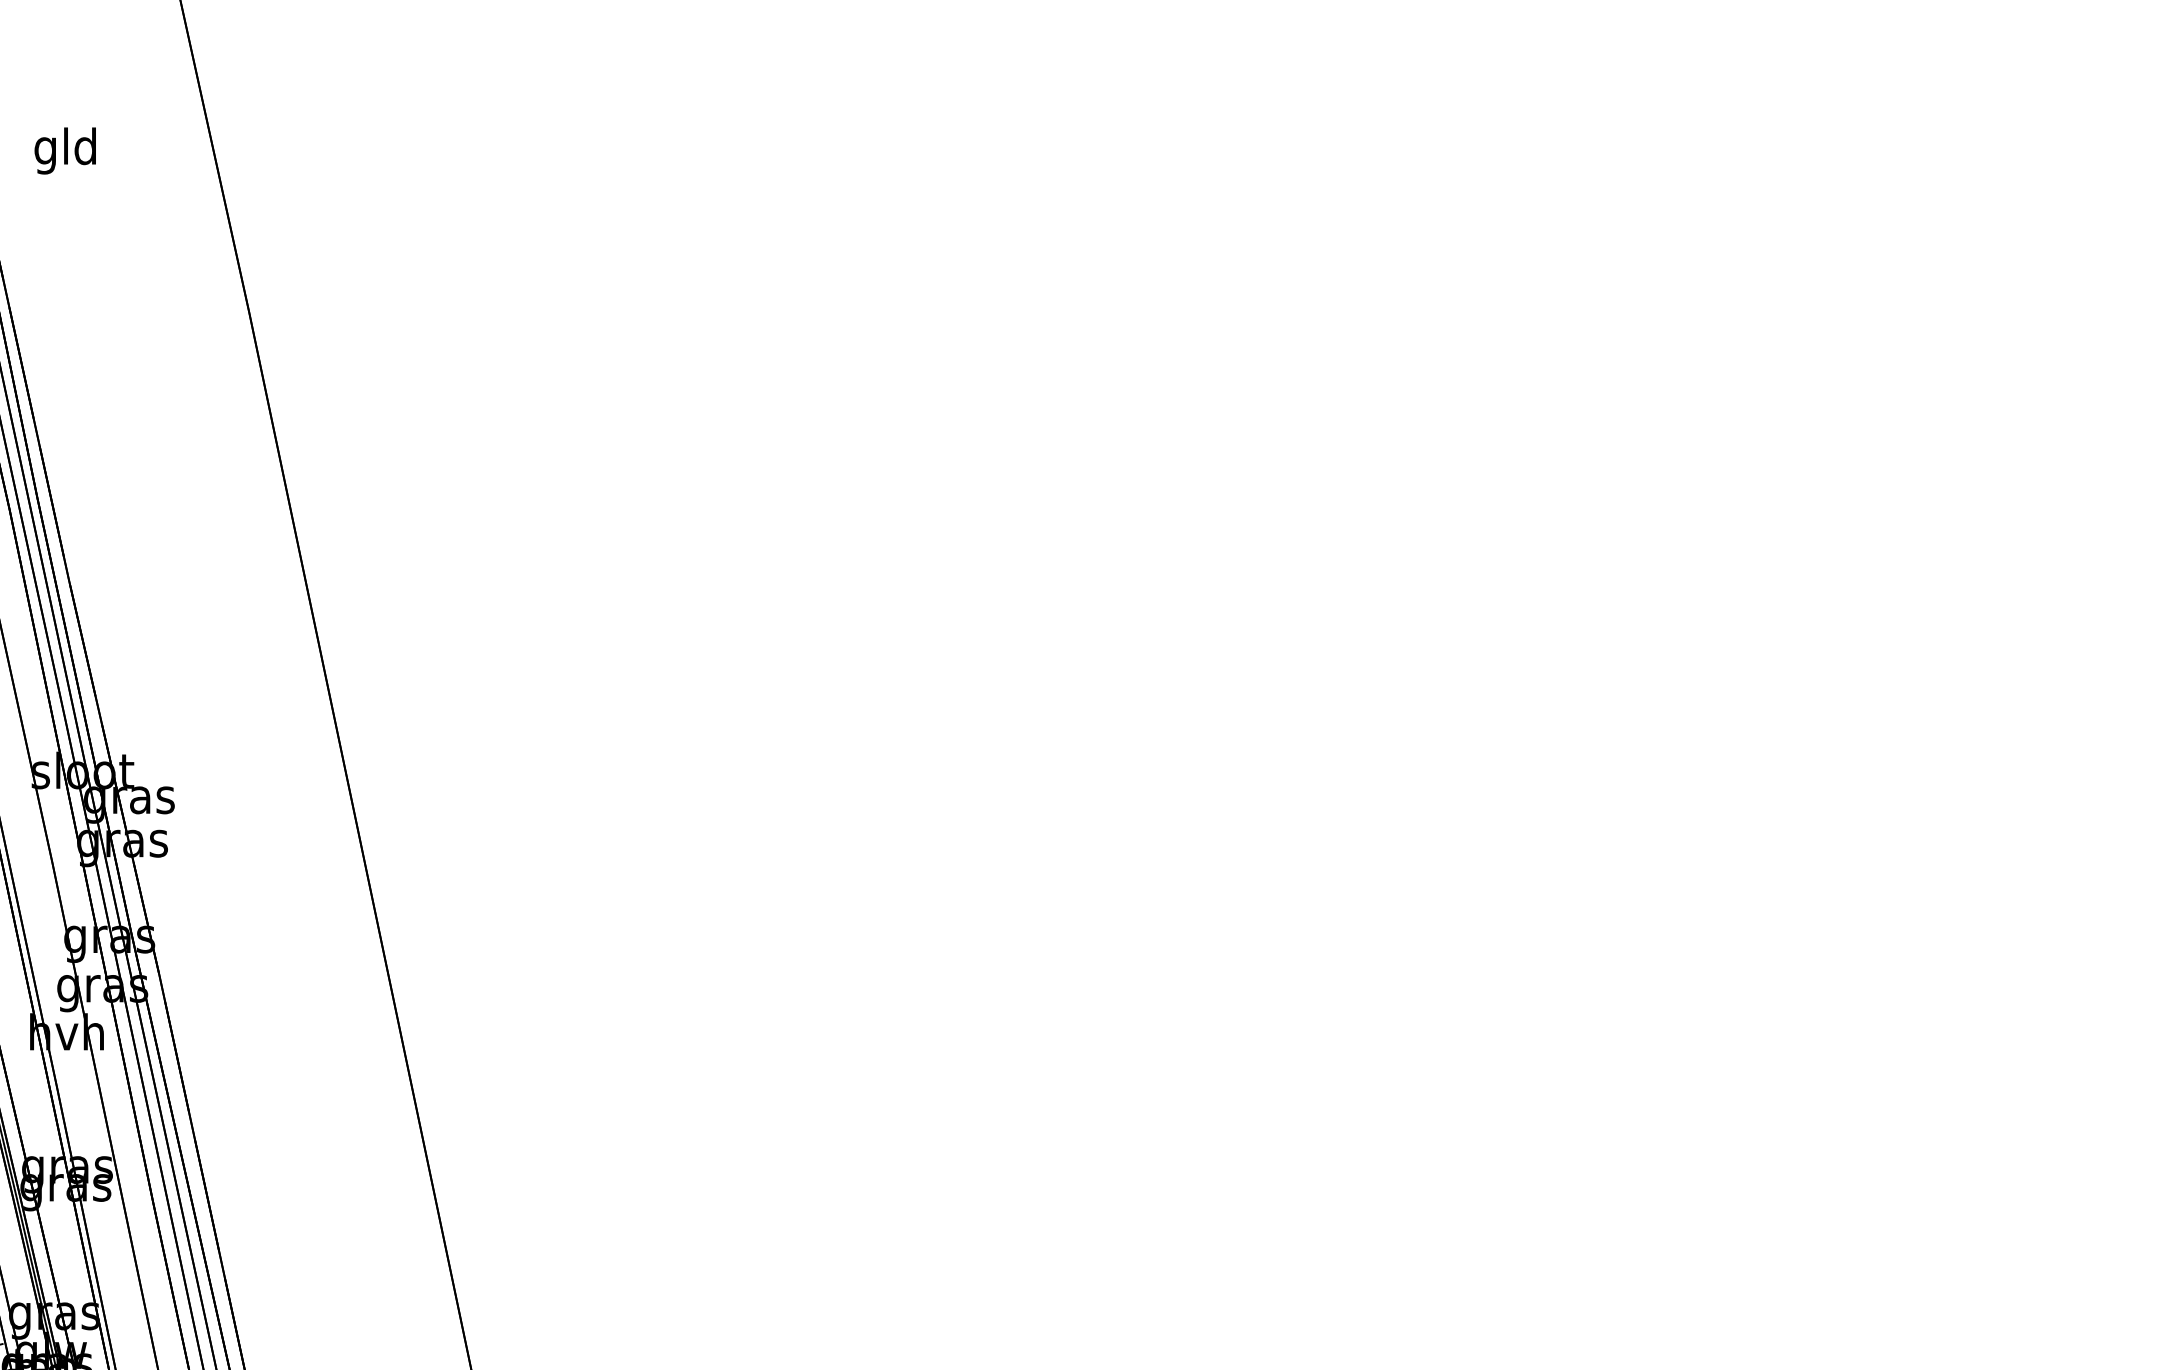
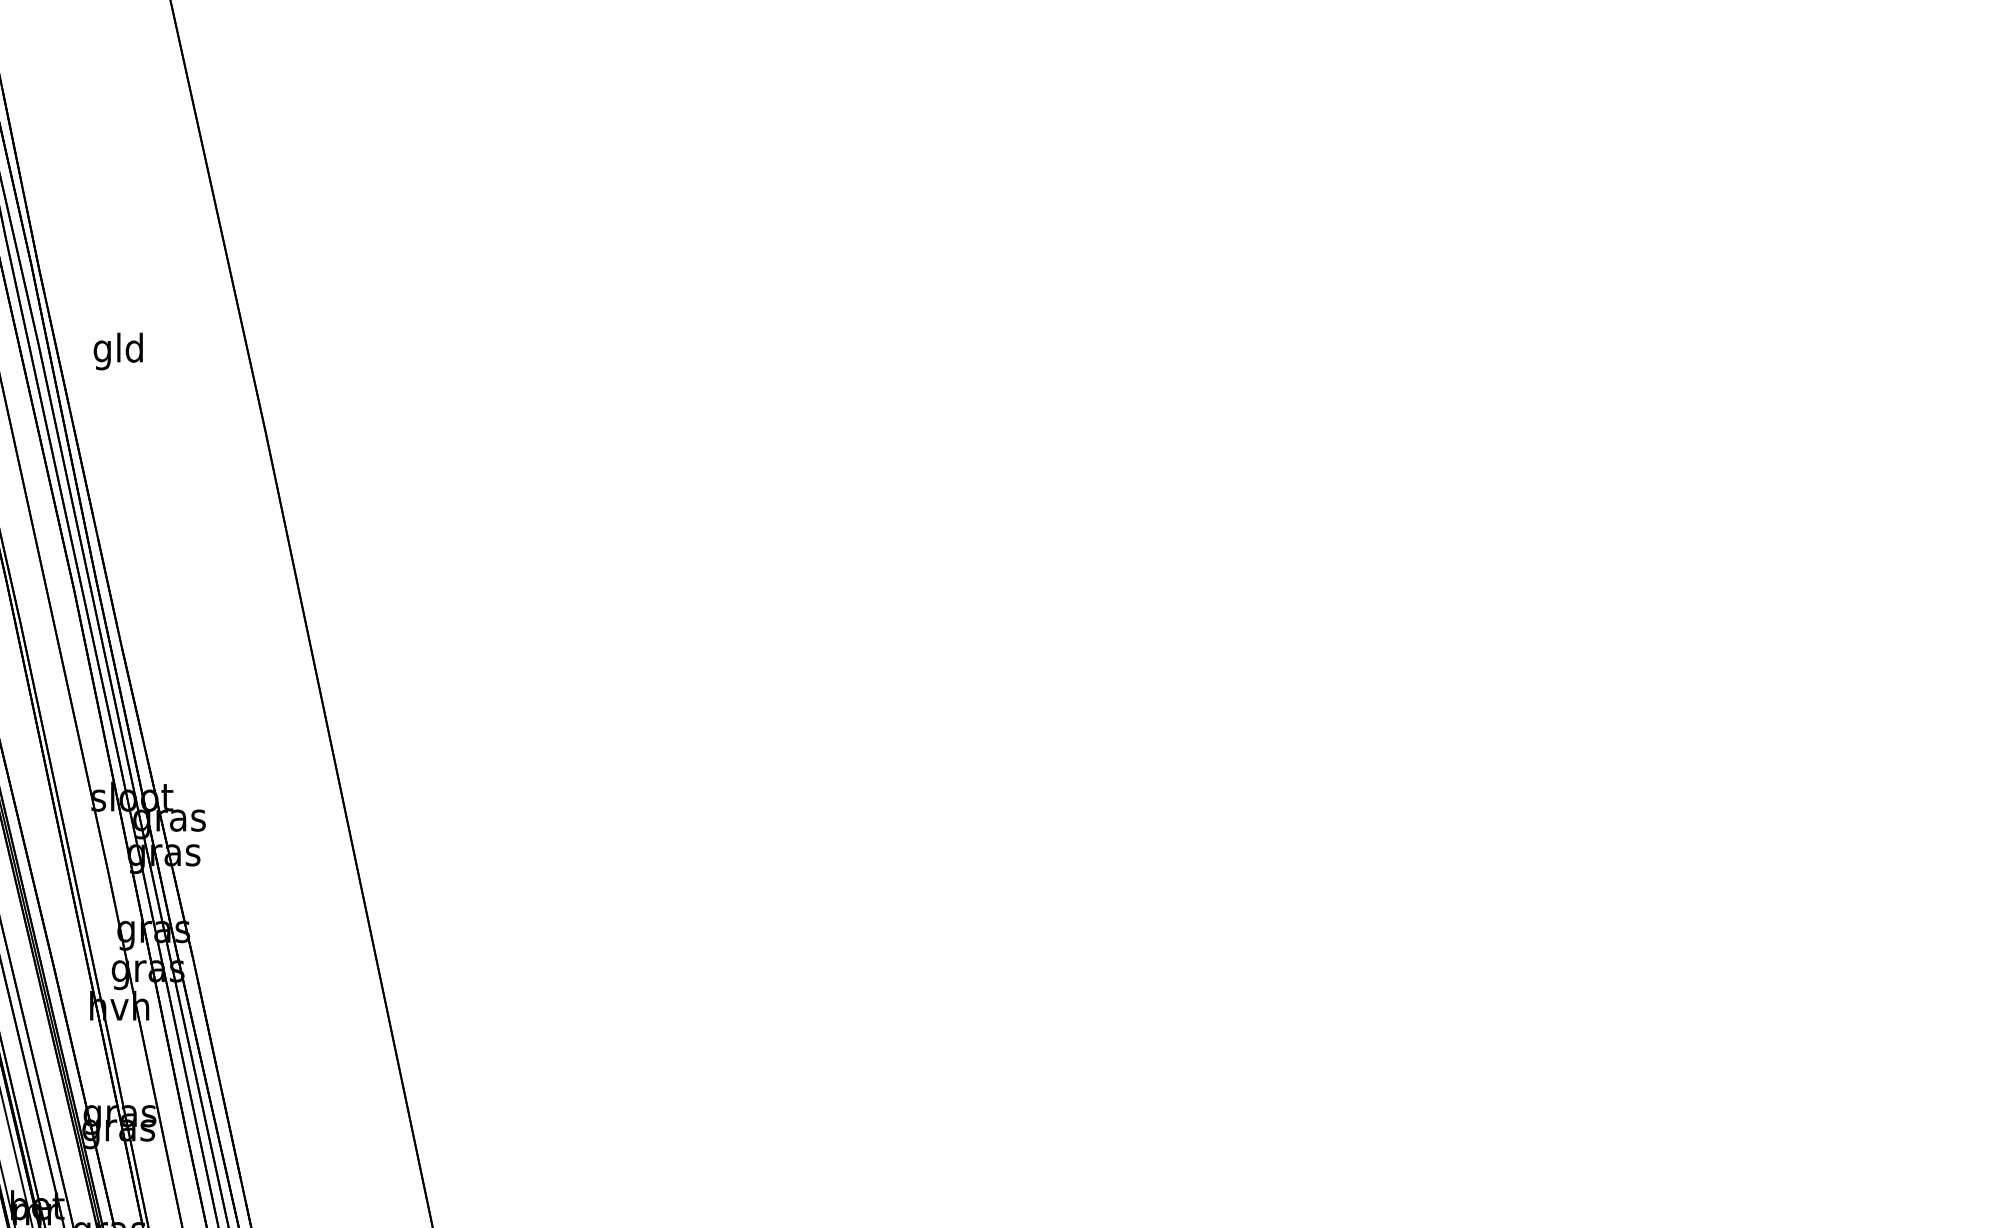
text: (64, 150) -> (117, 351), moved

